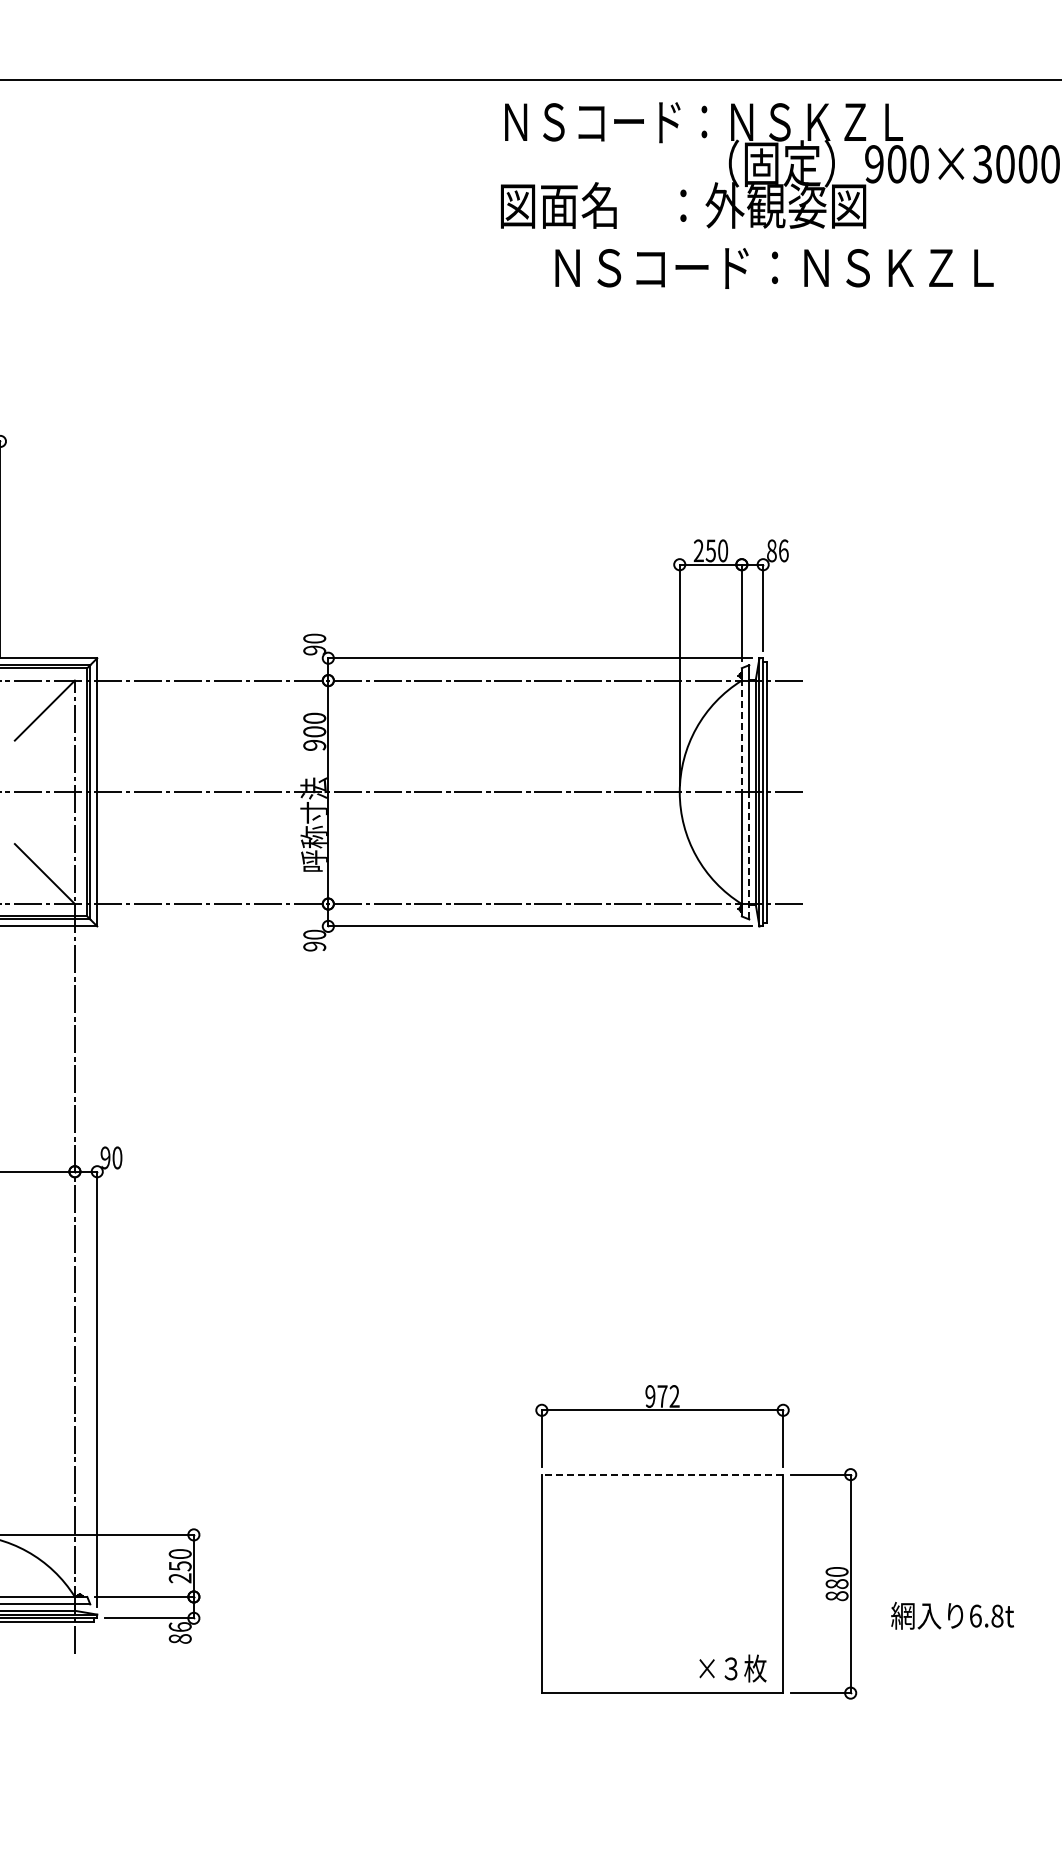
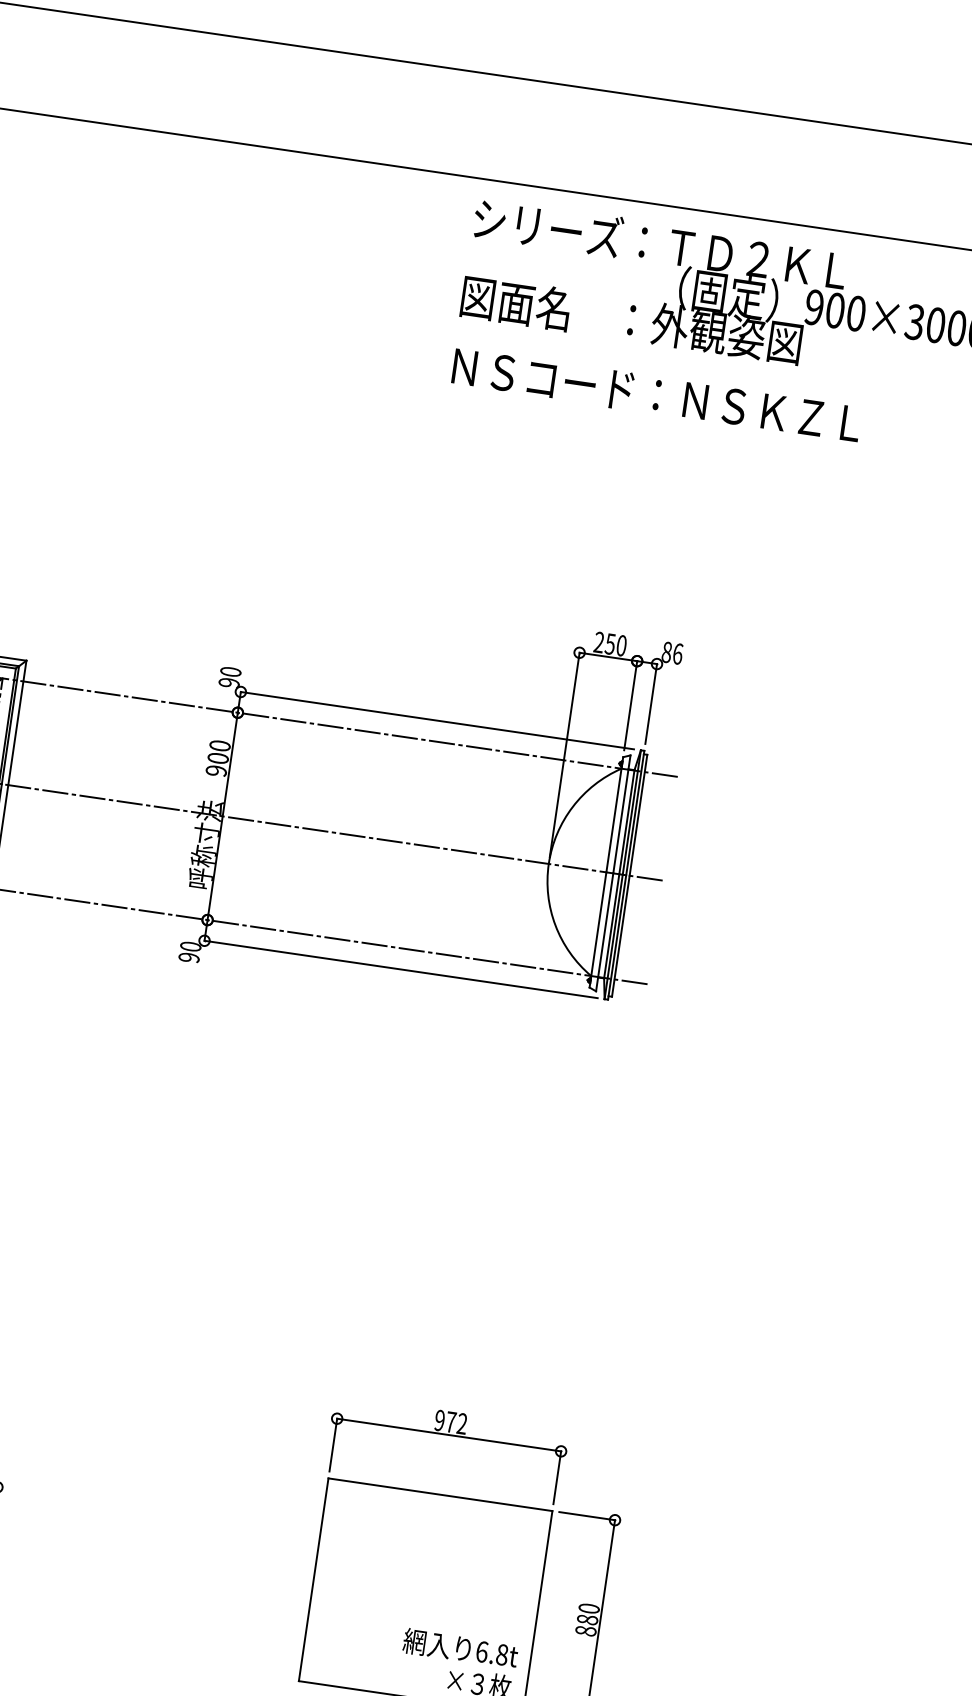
text: (701, 120) -> (659, 243), ＮＳコード：ＮＳＫＺＬ -> シリーズ：ＴＤ２ＫＬ
text: (774, 268) -> (656, 395), moved
line: (741, 730) -> (614, 814), dashed -> solid
line: (749, 855) -> (604, 932), dashed -> solid
line: (662, 1474) -> (440, 1494), dashed -> solid
text: (952, 1615) -> (460, 1648), moved

